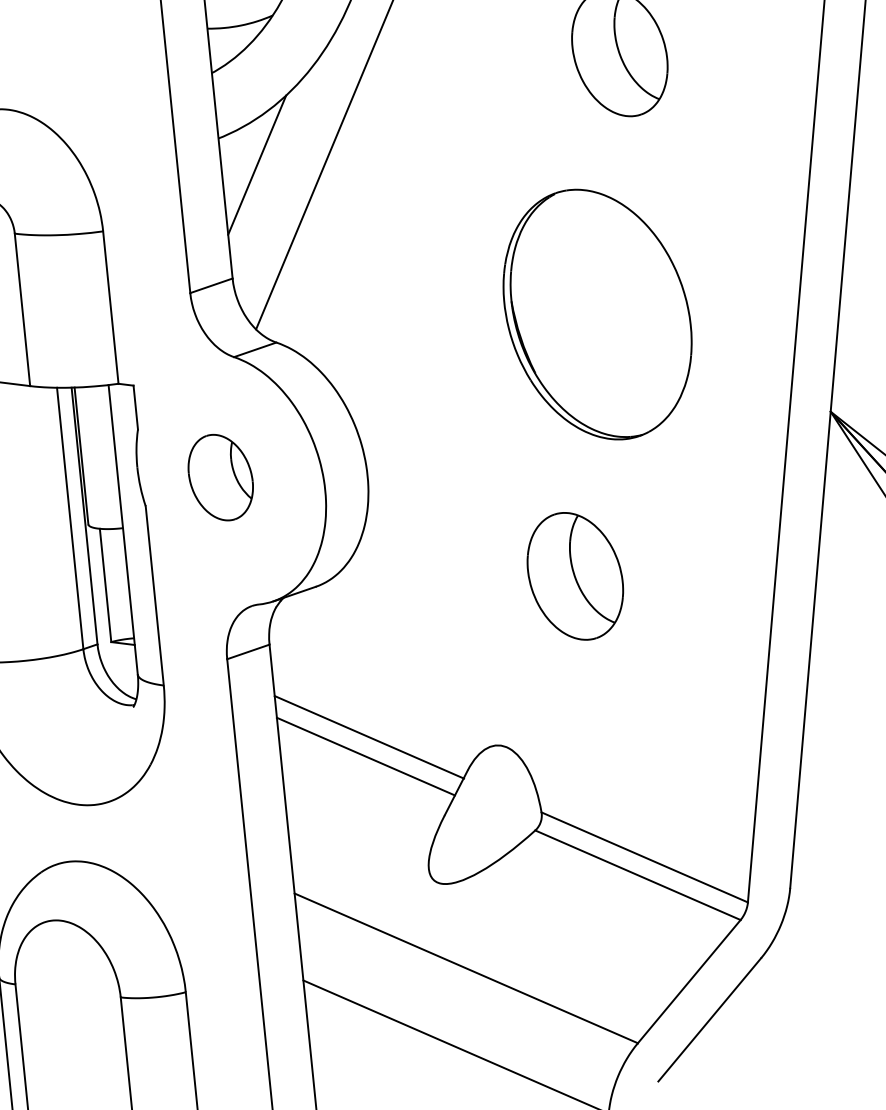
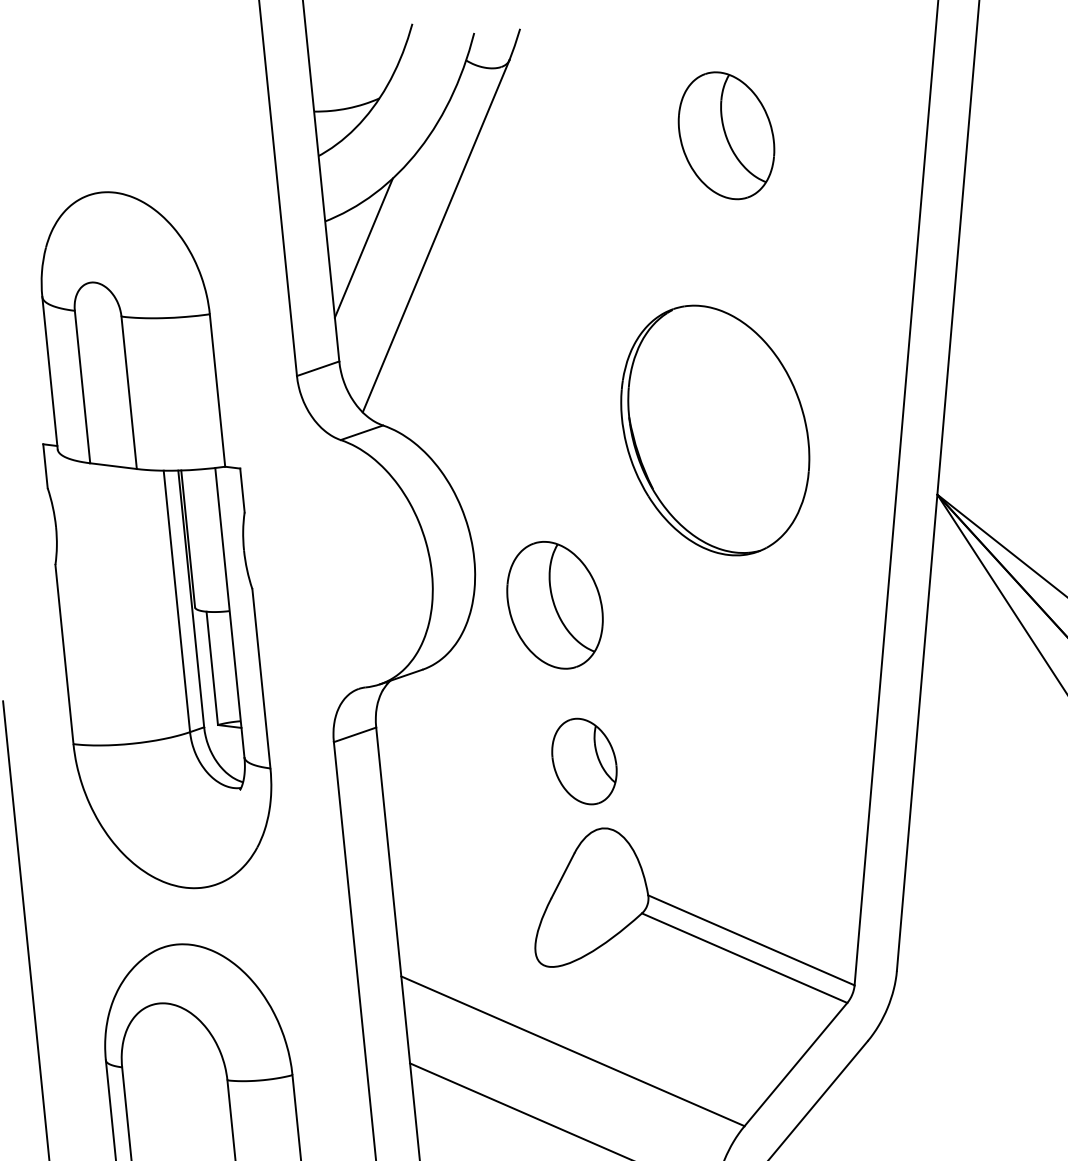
part: (597, 314) -> (715, 430), moved
part: (220, 477) -> (584, 761), moved
part: (574, 576) -> (554, 605), moved
line: (368, 736) -> (475, 819), removed
line: (365, 756) -> (472, 839), removed

